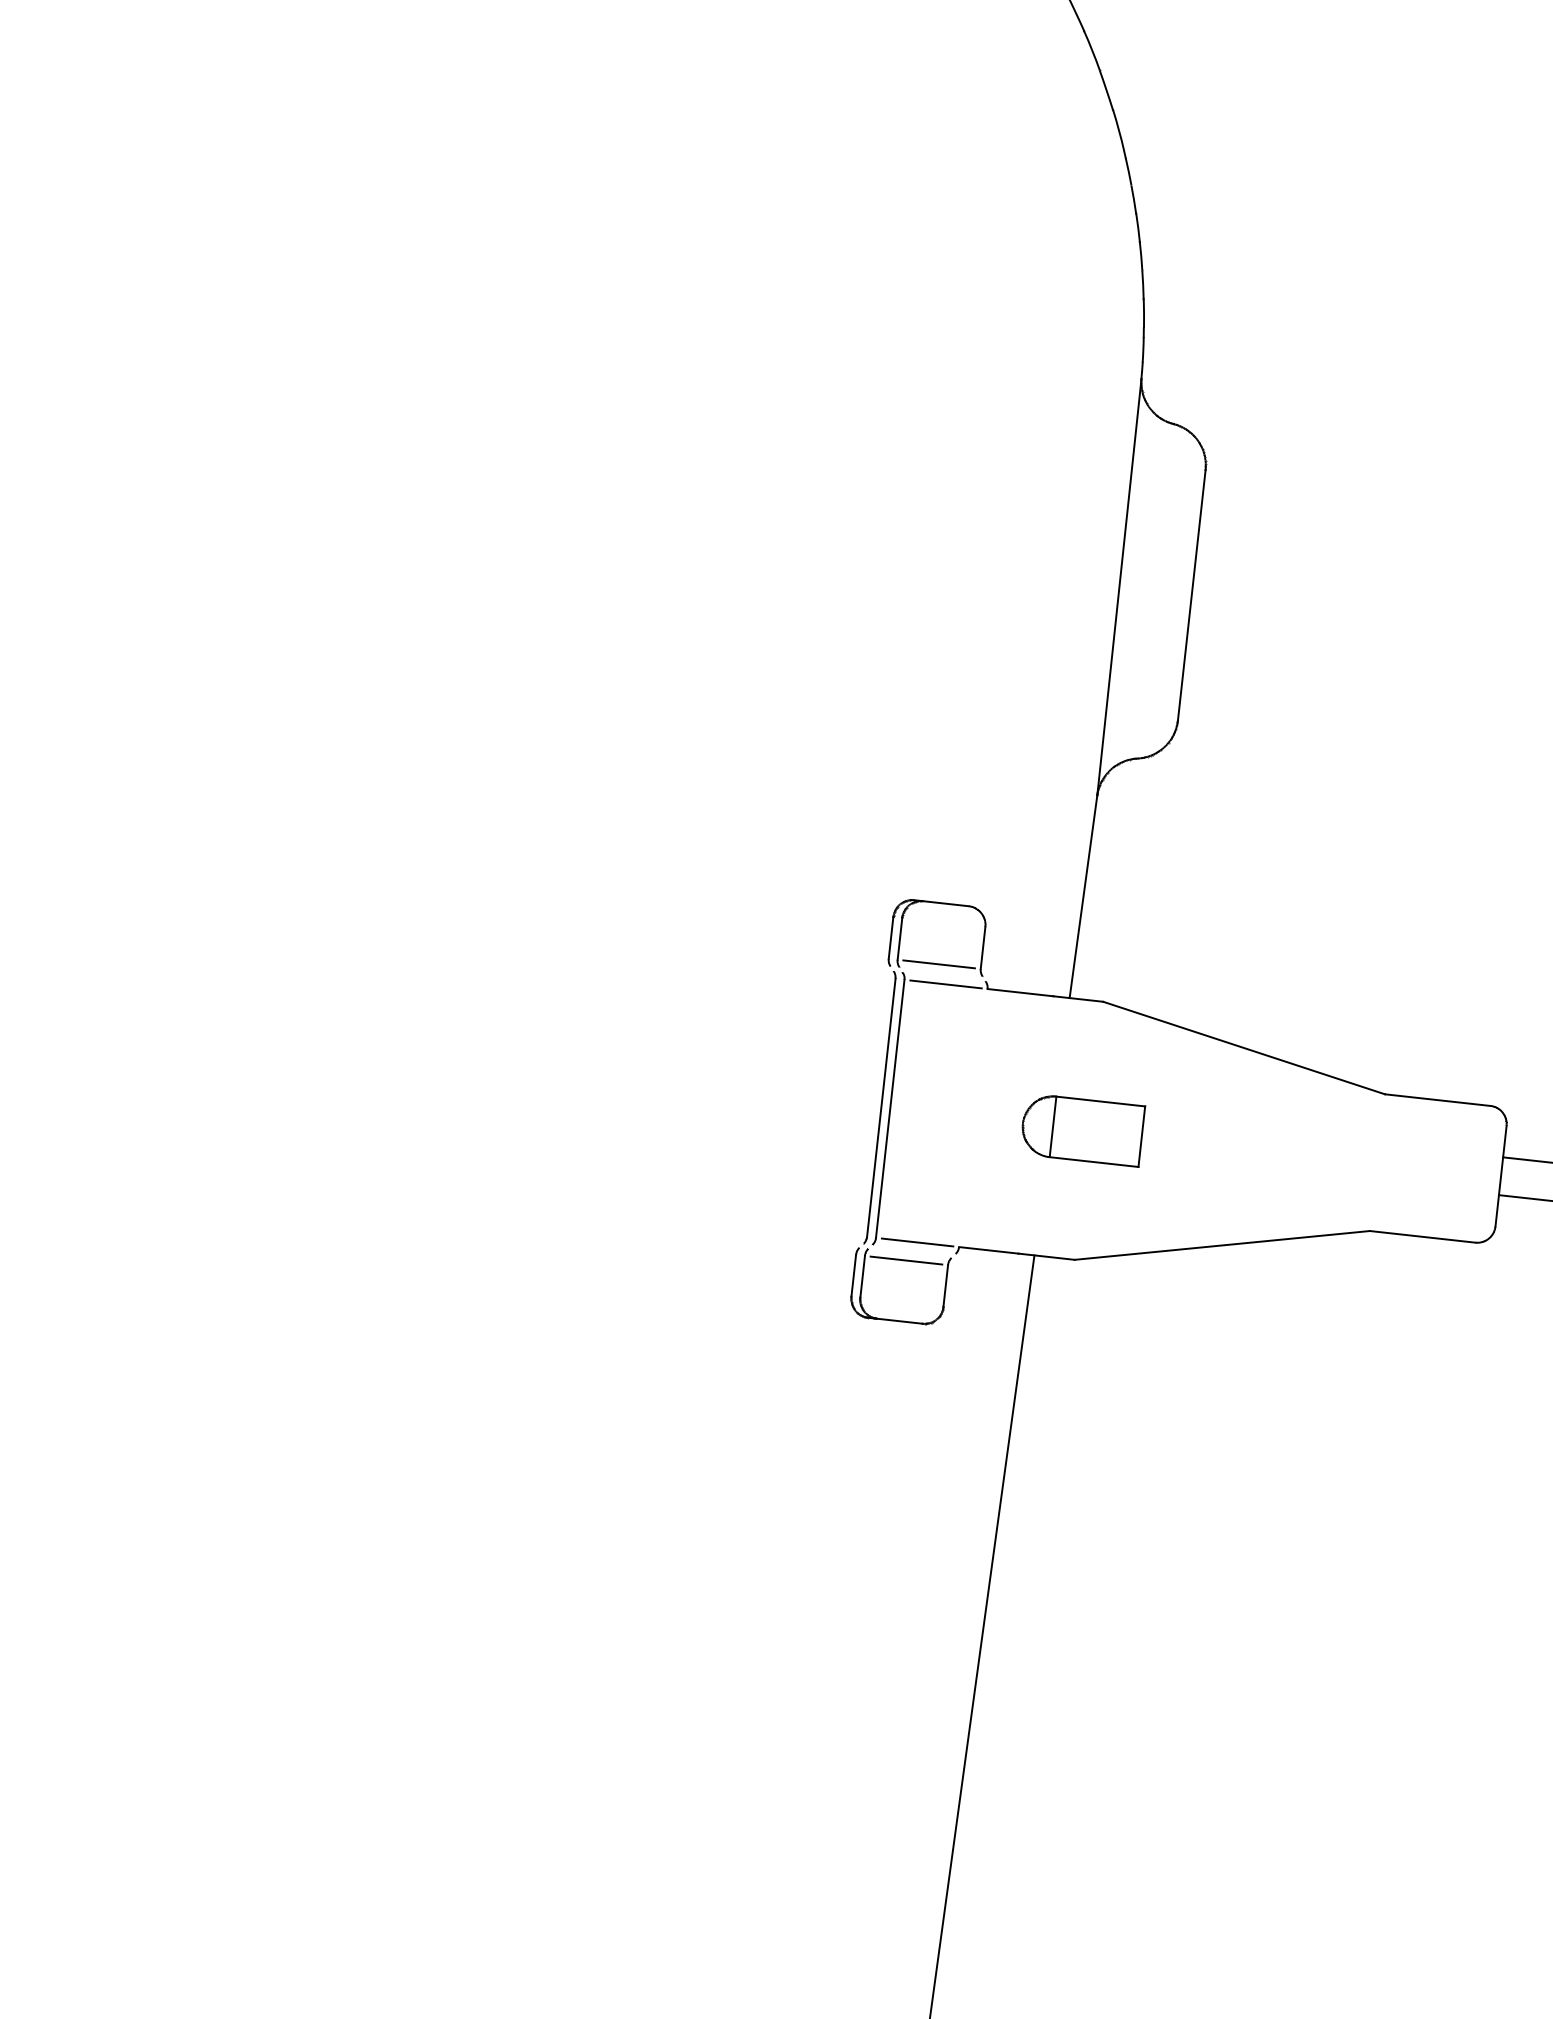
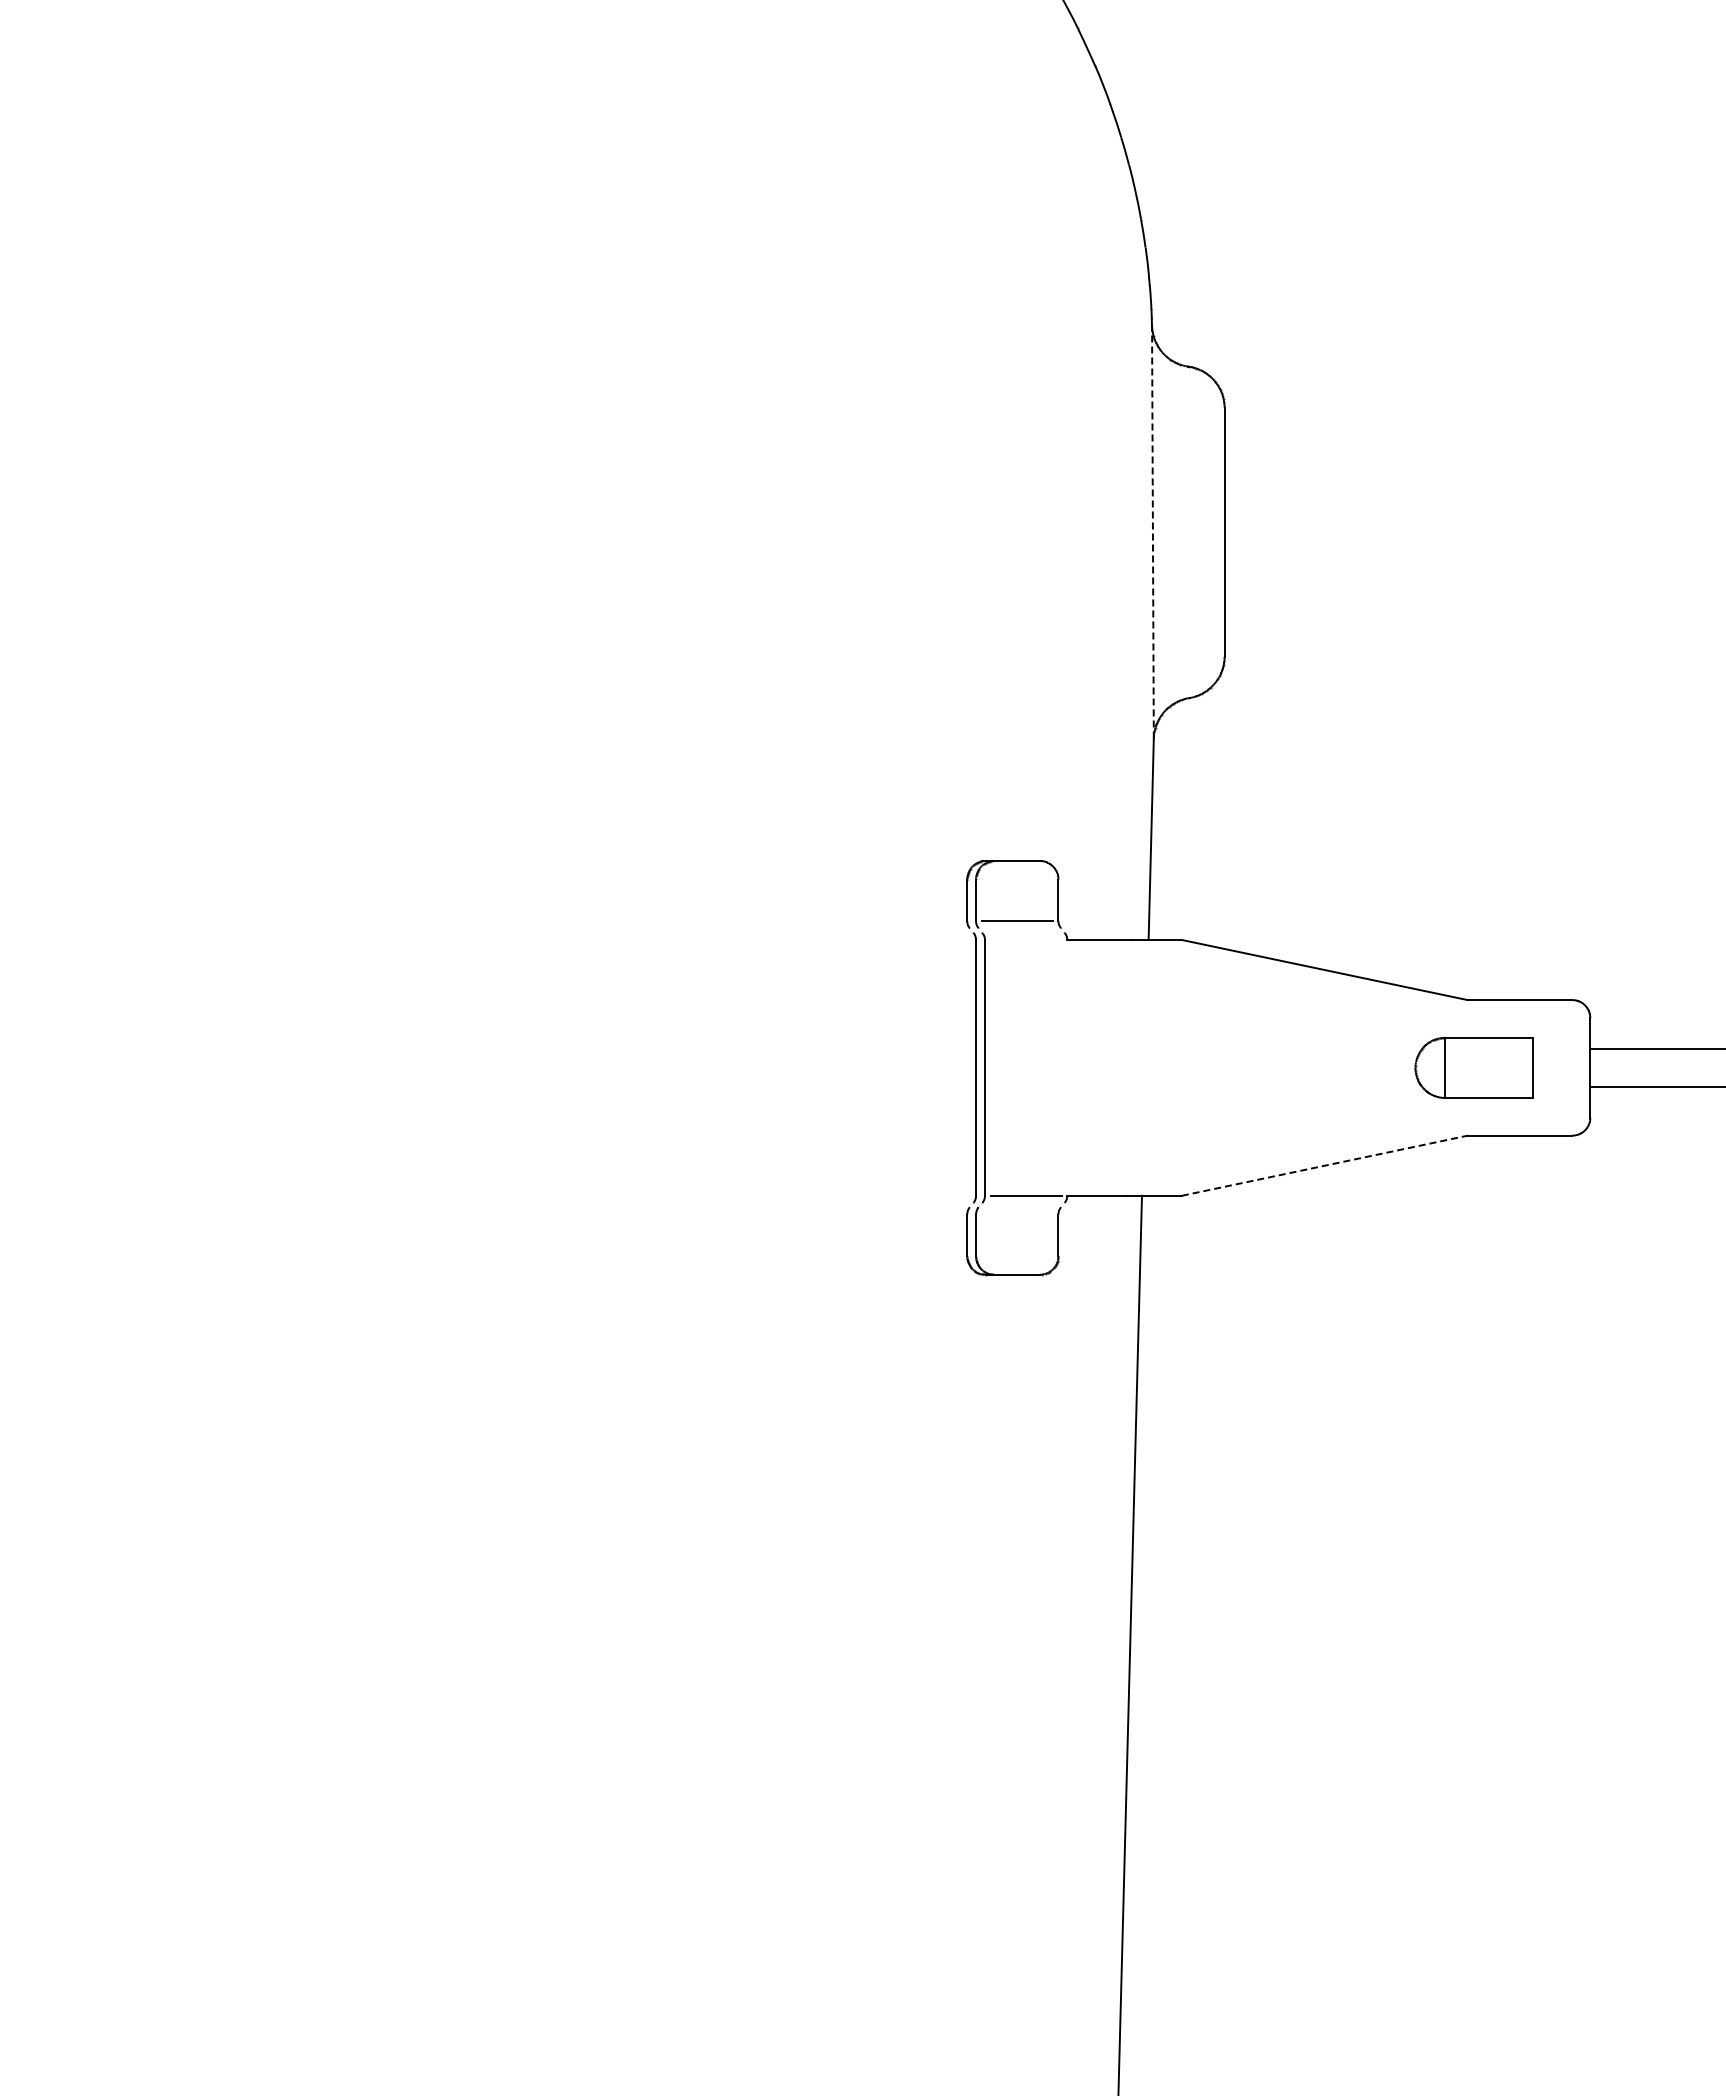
line: (1119, 586) -> (1152, 531), solid -> dashed
line: (945, 983) -> (1025, 939), removed
part: (1081, 1129) -> (1473, 1067), moved
line: (1222, 1245) -> (1325, 1165), solid -> dashed
line: (905, 1260) -> (1016, 1214), removed

